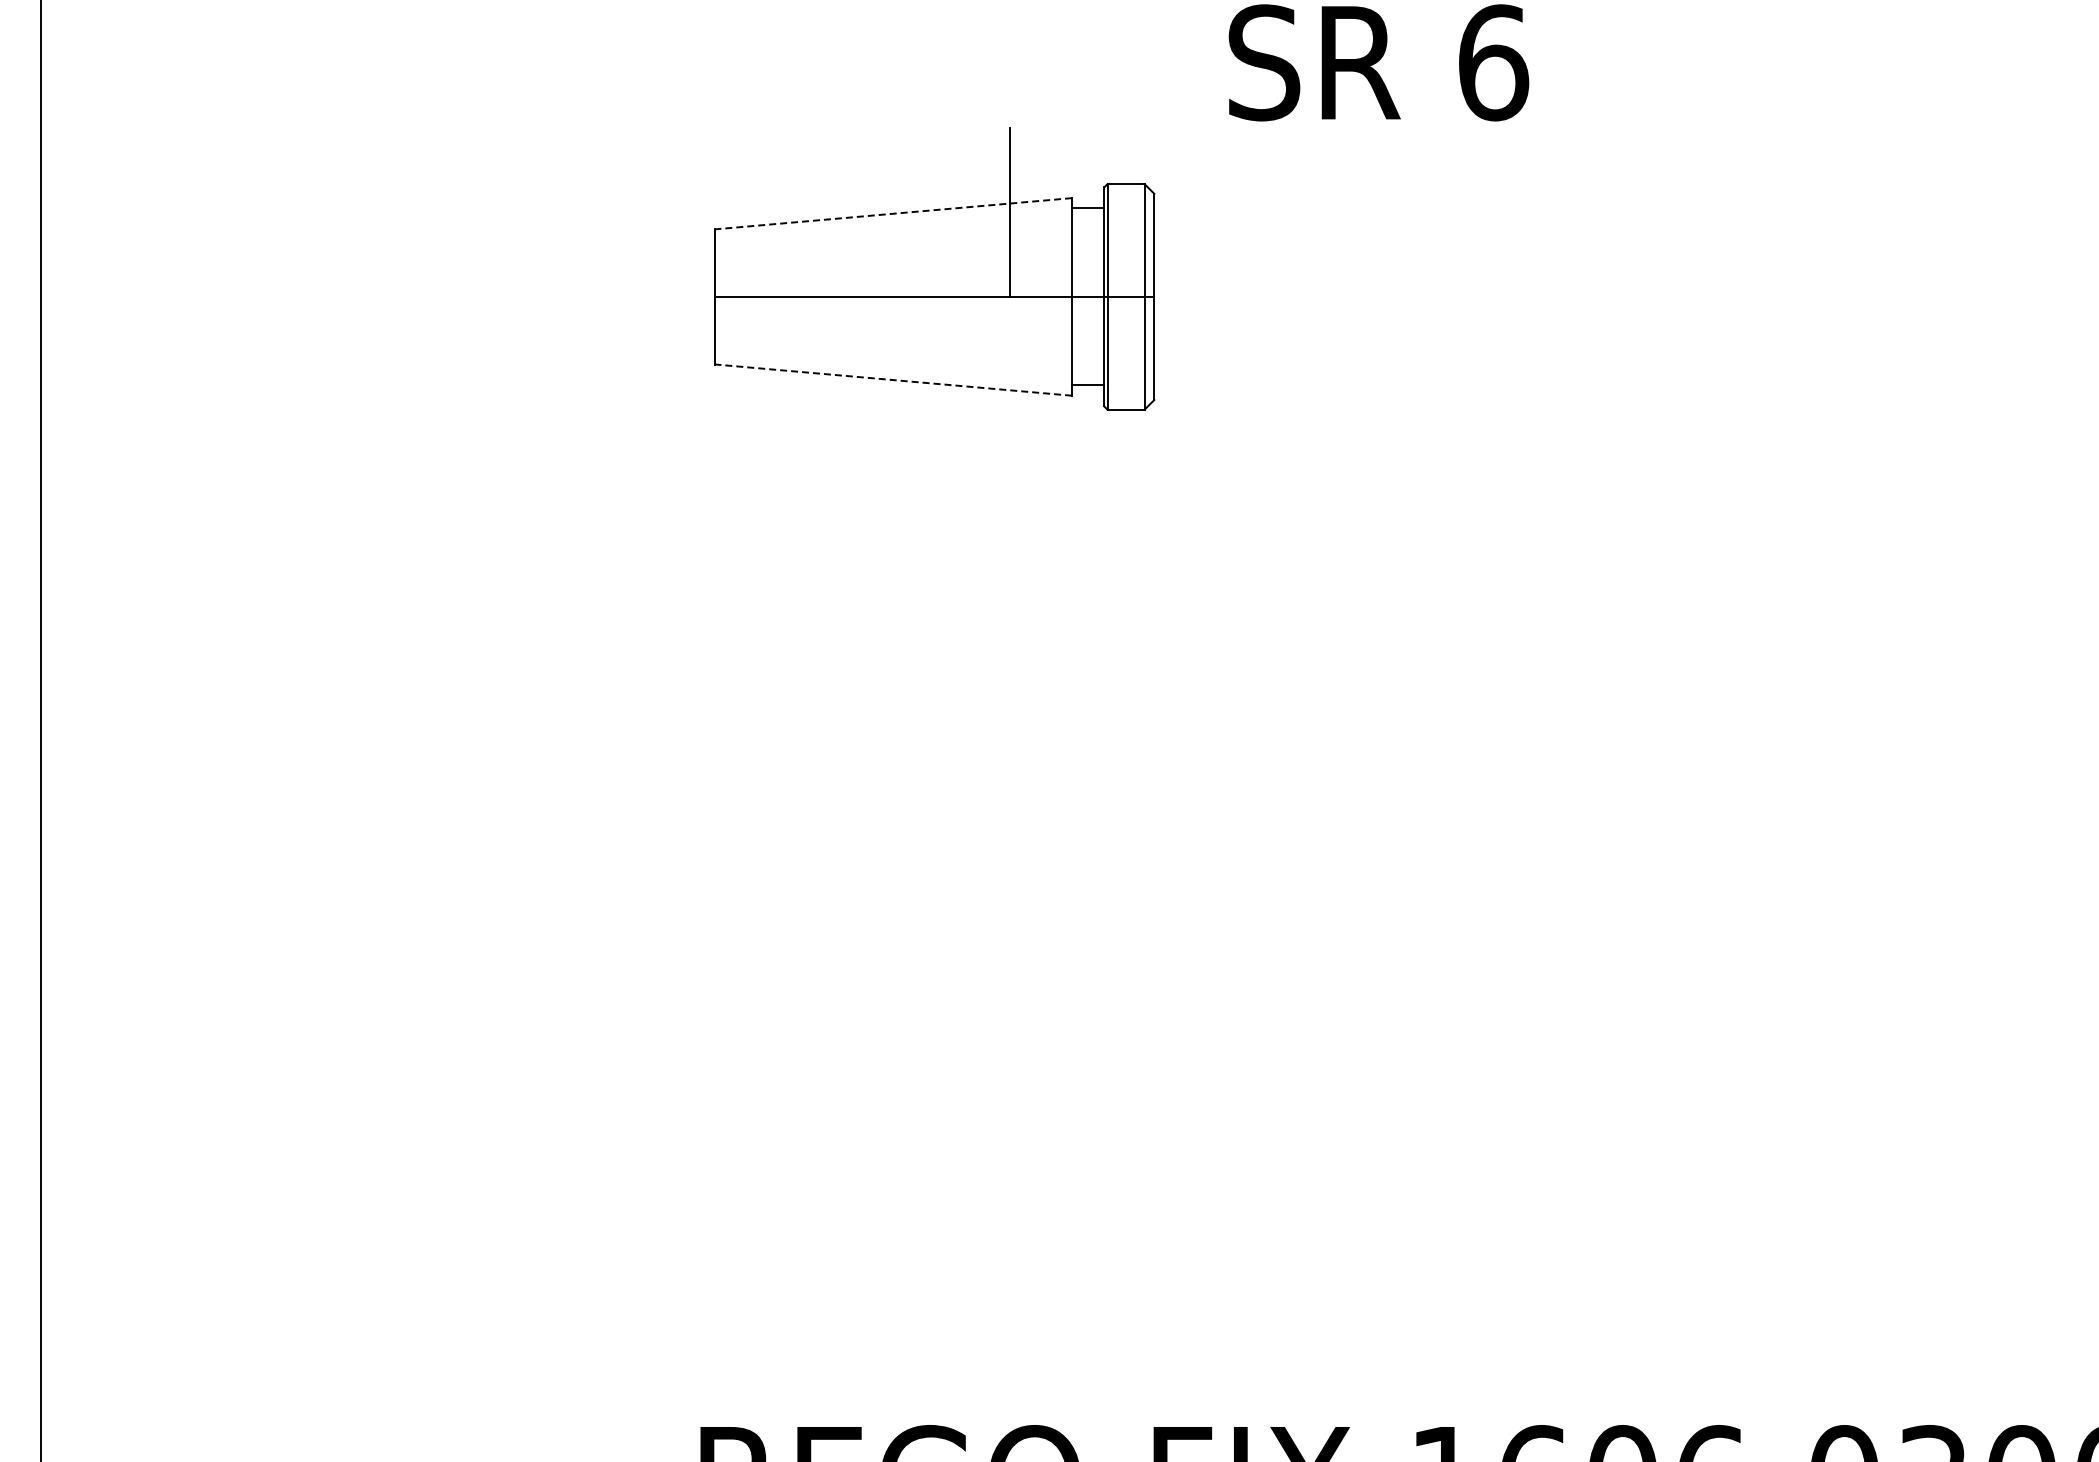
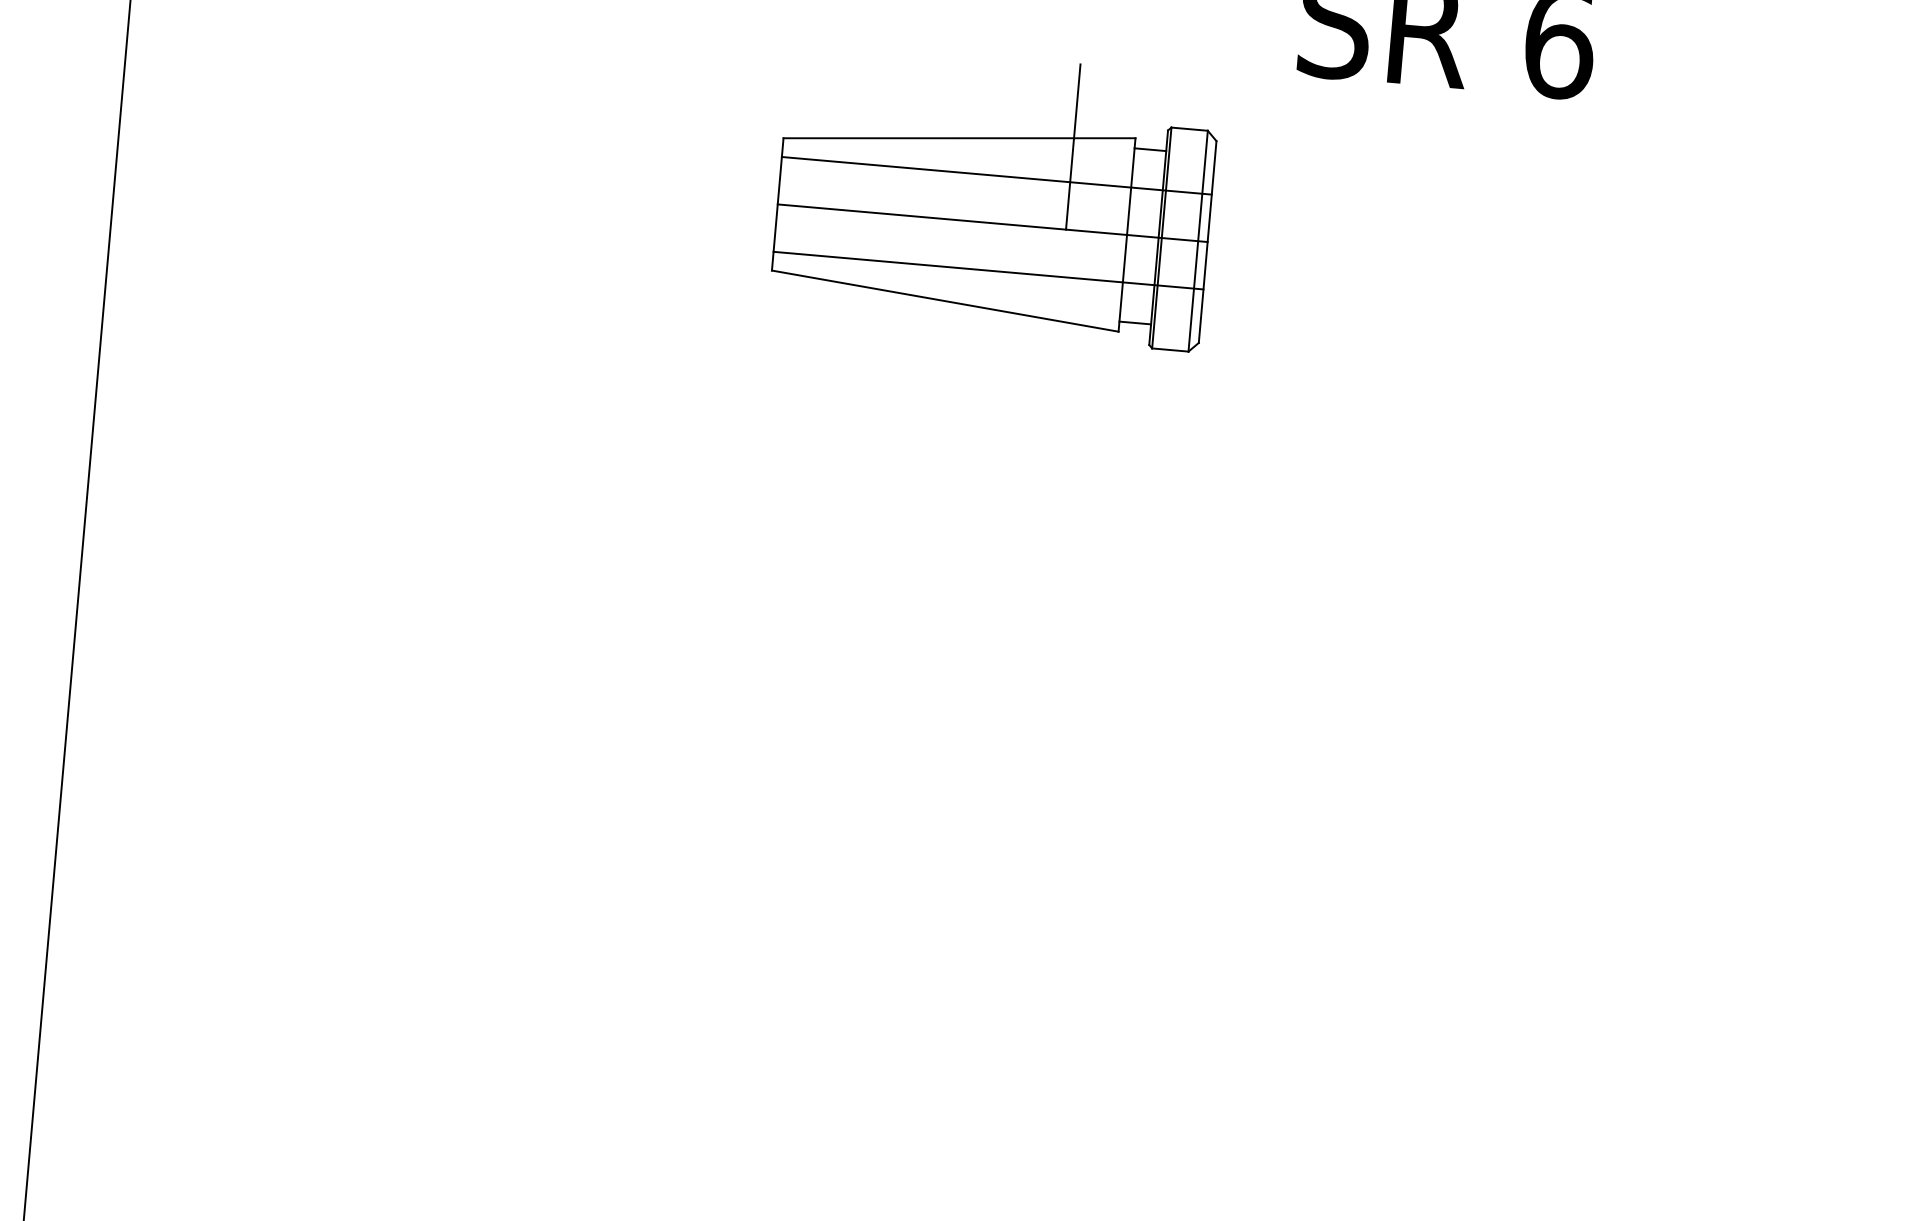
line: (893, 213) -> (959, 138), dashed -> solid
line: (934, 248) -> (996, 175), added
line: (934, 345) -> (988, 270), added
line: (893, 380) -> (945, 301), dashed -> solid

